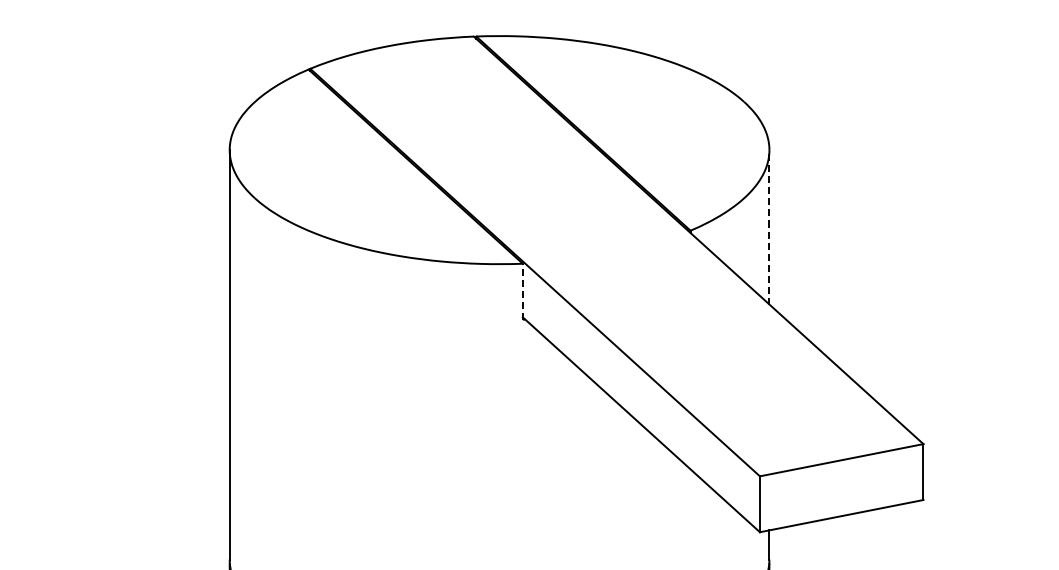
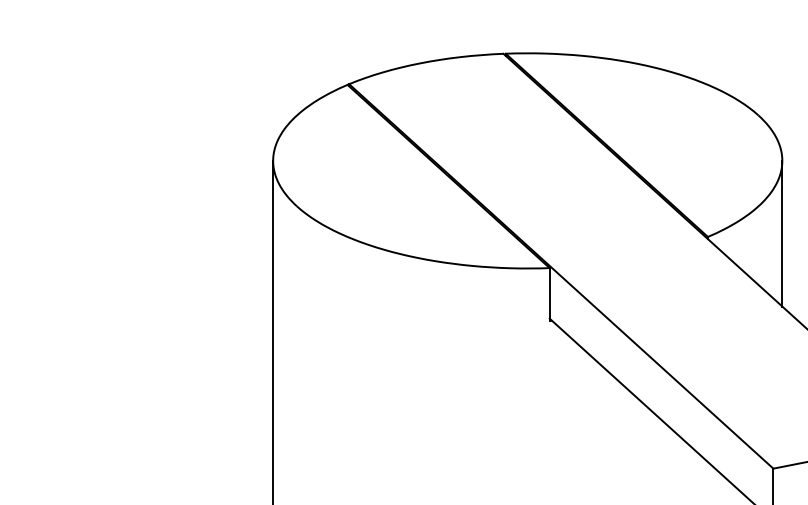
line: (769, 226) -> (782, 232), dashed -> solid
line: (522, 291) -> (549, 294), dashed -> solid

